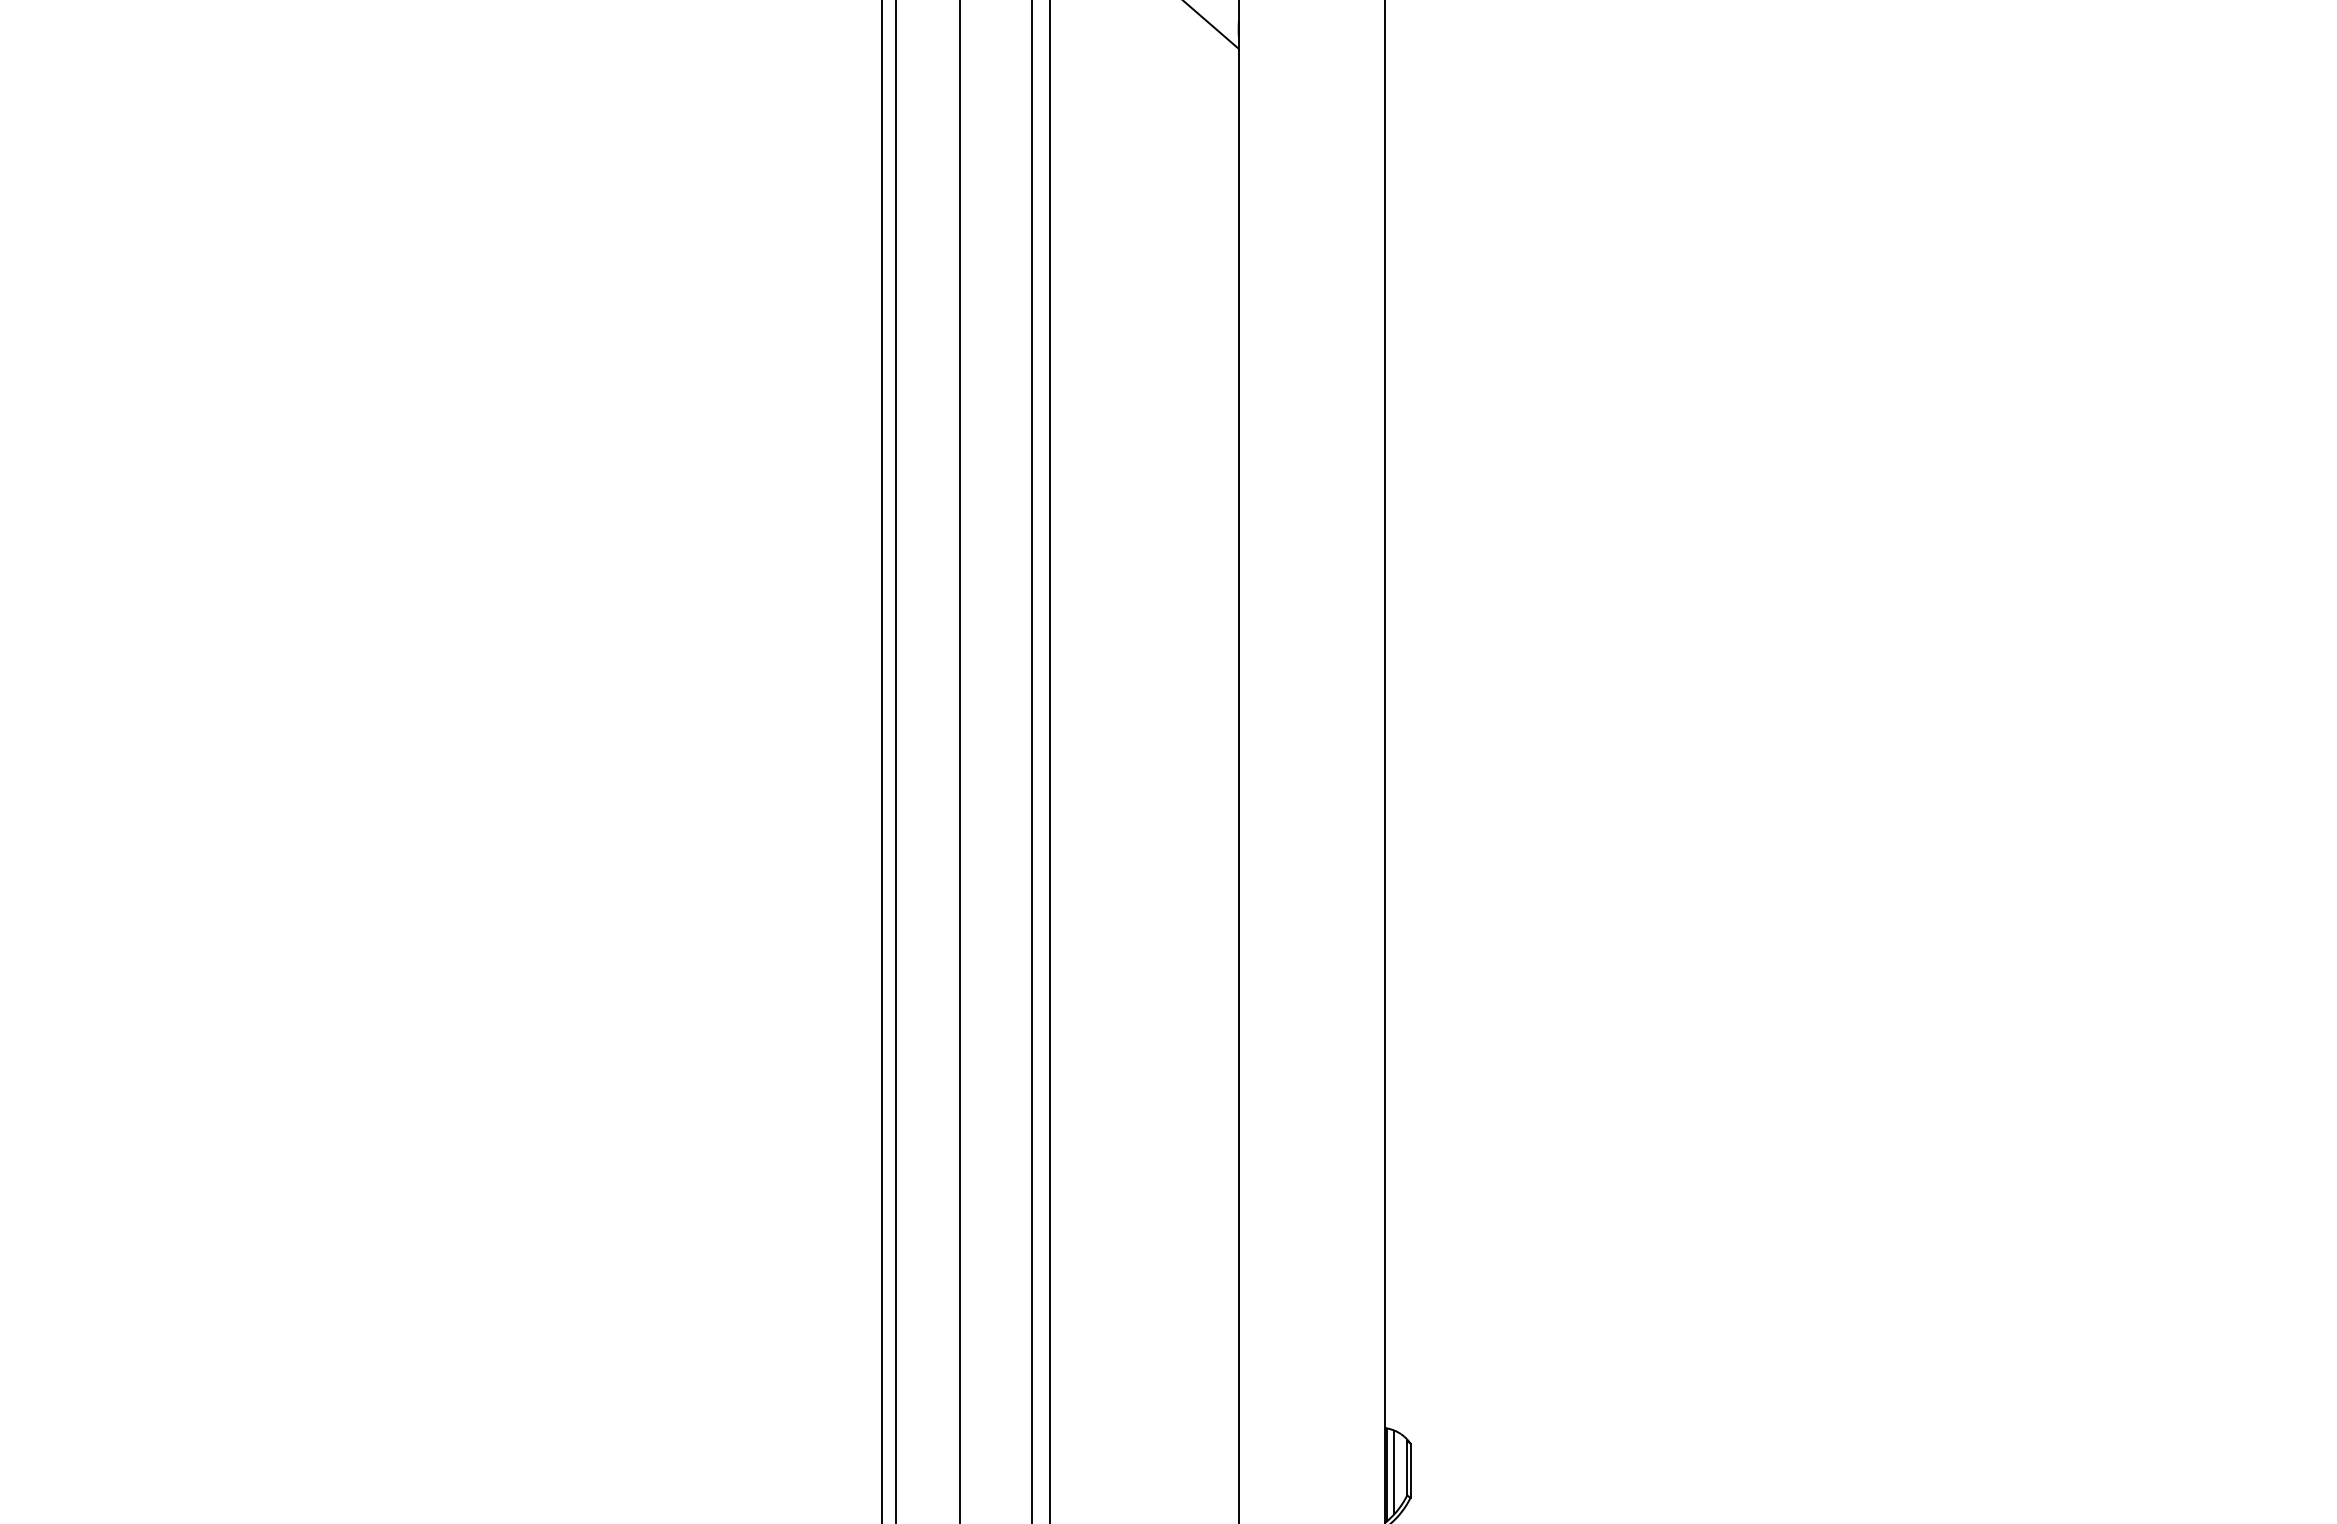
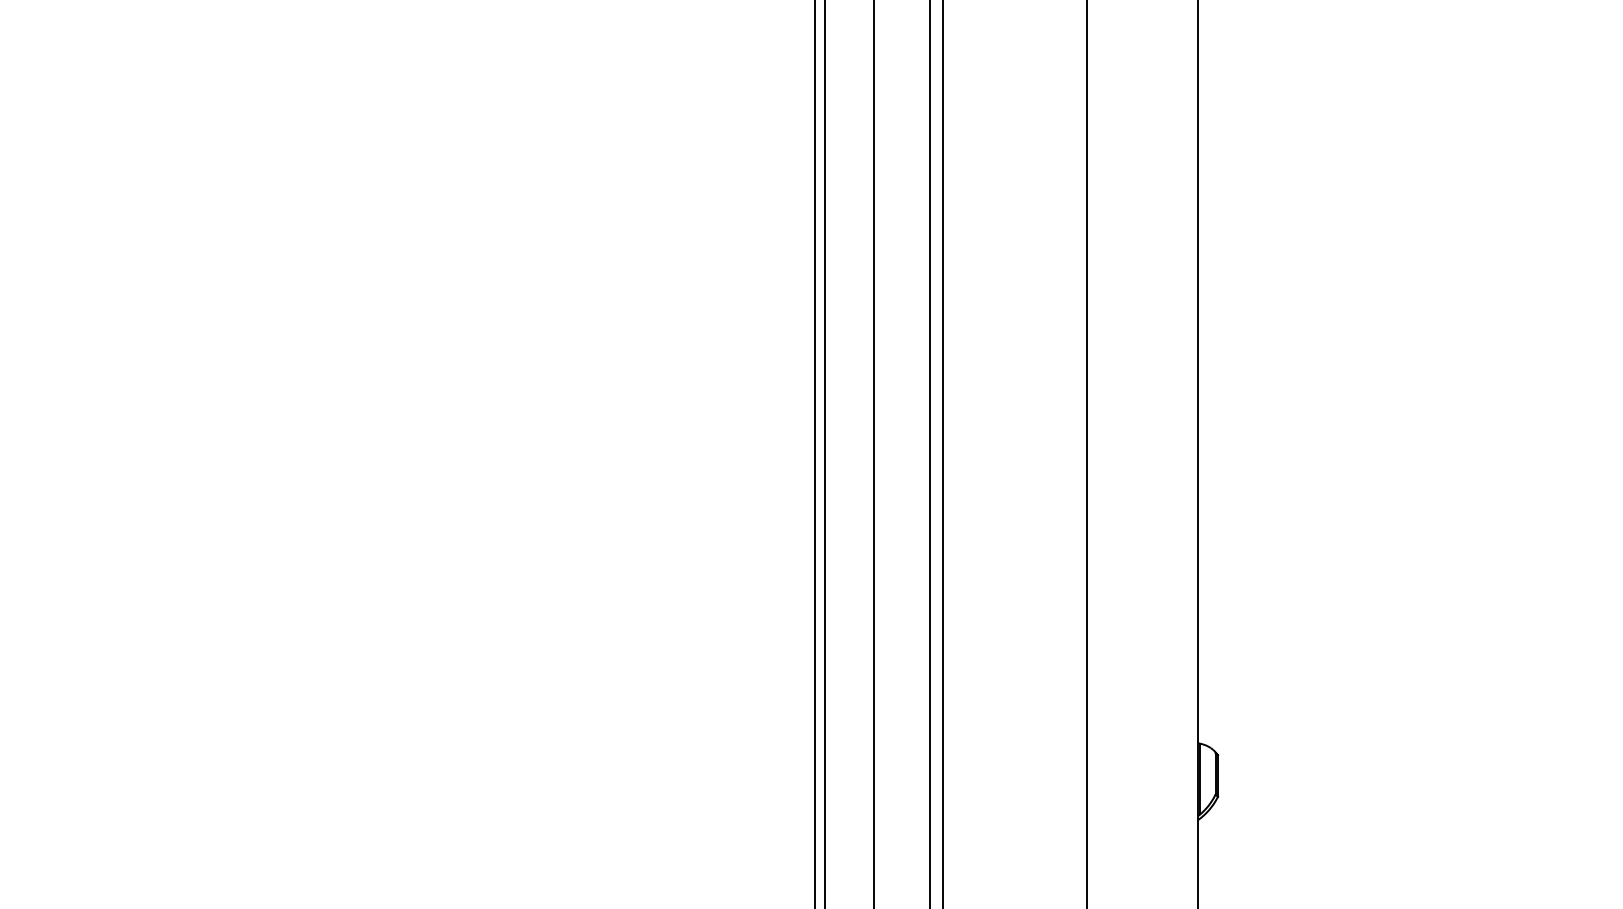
line: (1394, 1472) -> (1205, 777), removed

